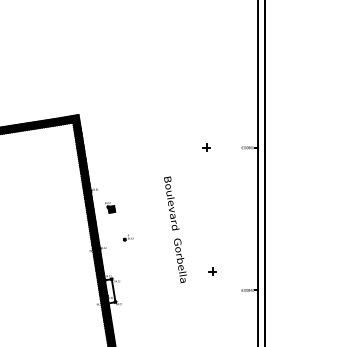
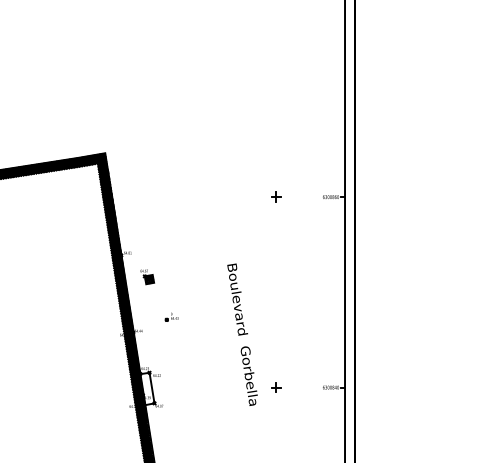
text: (175, 229) -> (242, 334), moved
part: (212, 271) -> (276, 387), moved

